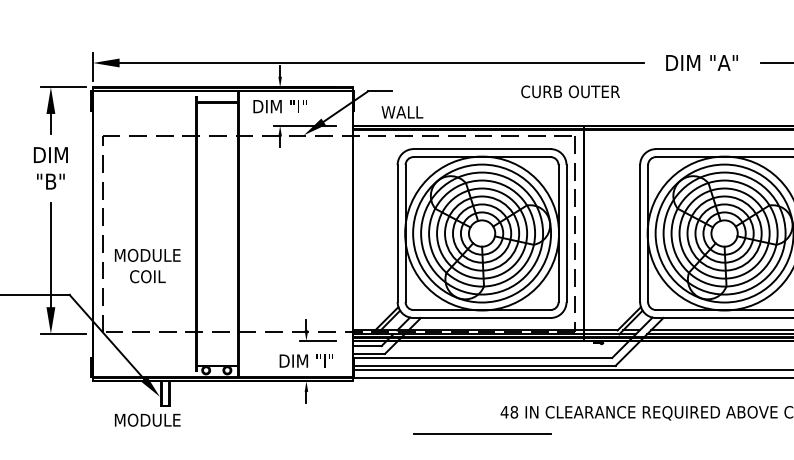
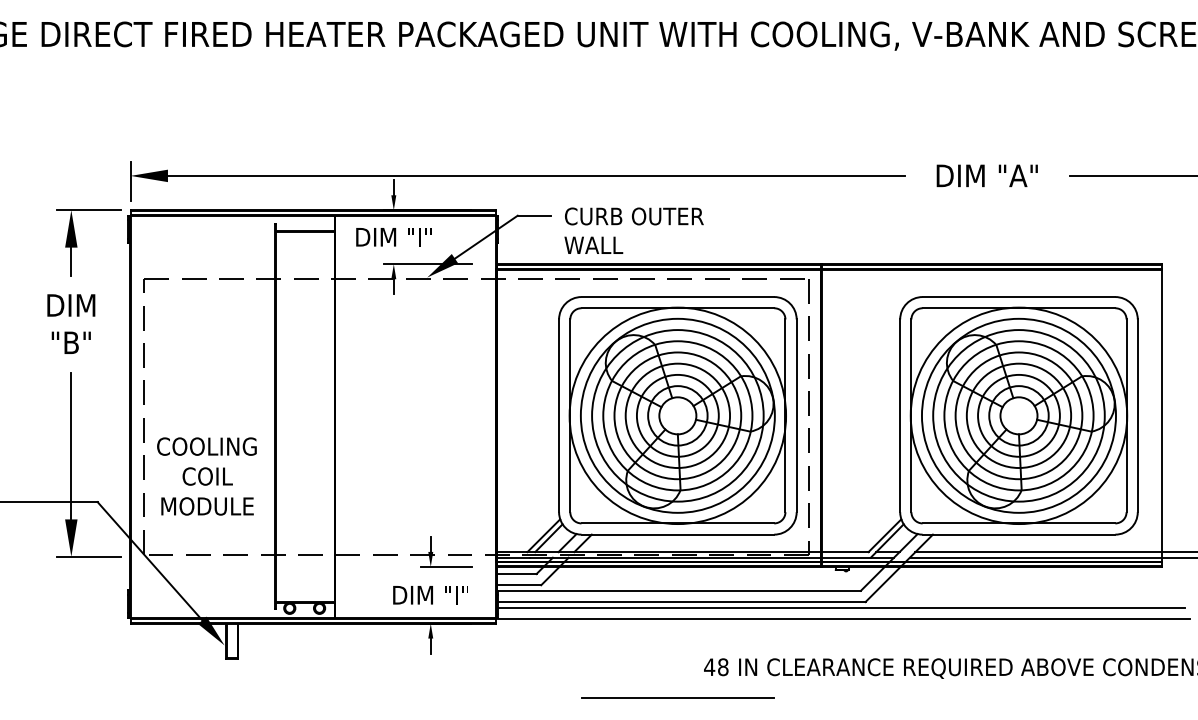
text: (570, 91) -> (634, 216), moved
text: (402, 111) -> (593, 244), moved
text: (146, 255) -> (206, 446), MODULE -> COOLING
text: (147, 420) -> (207, 506), moved

